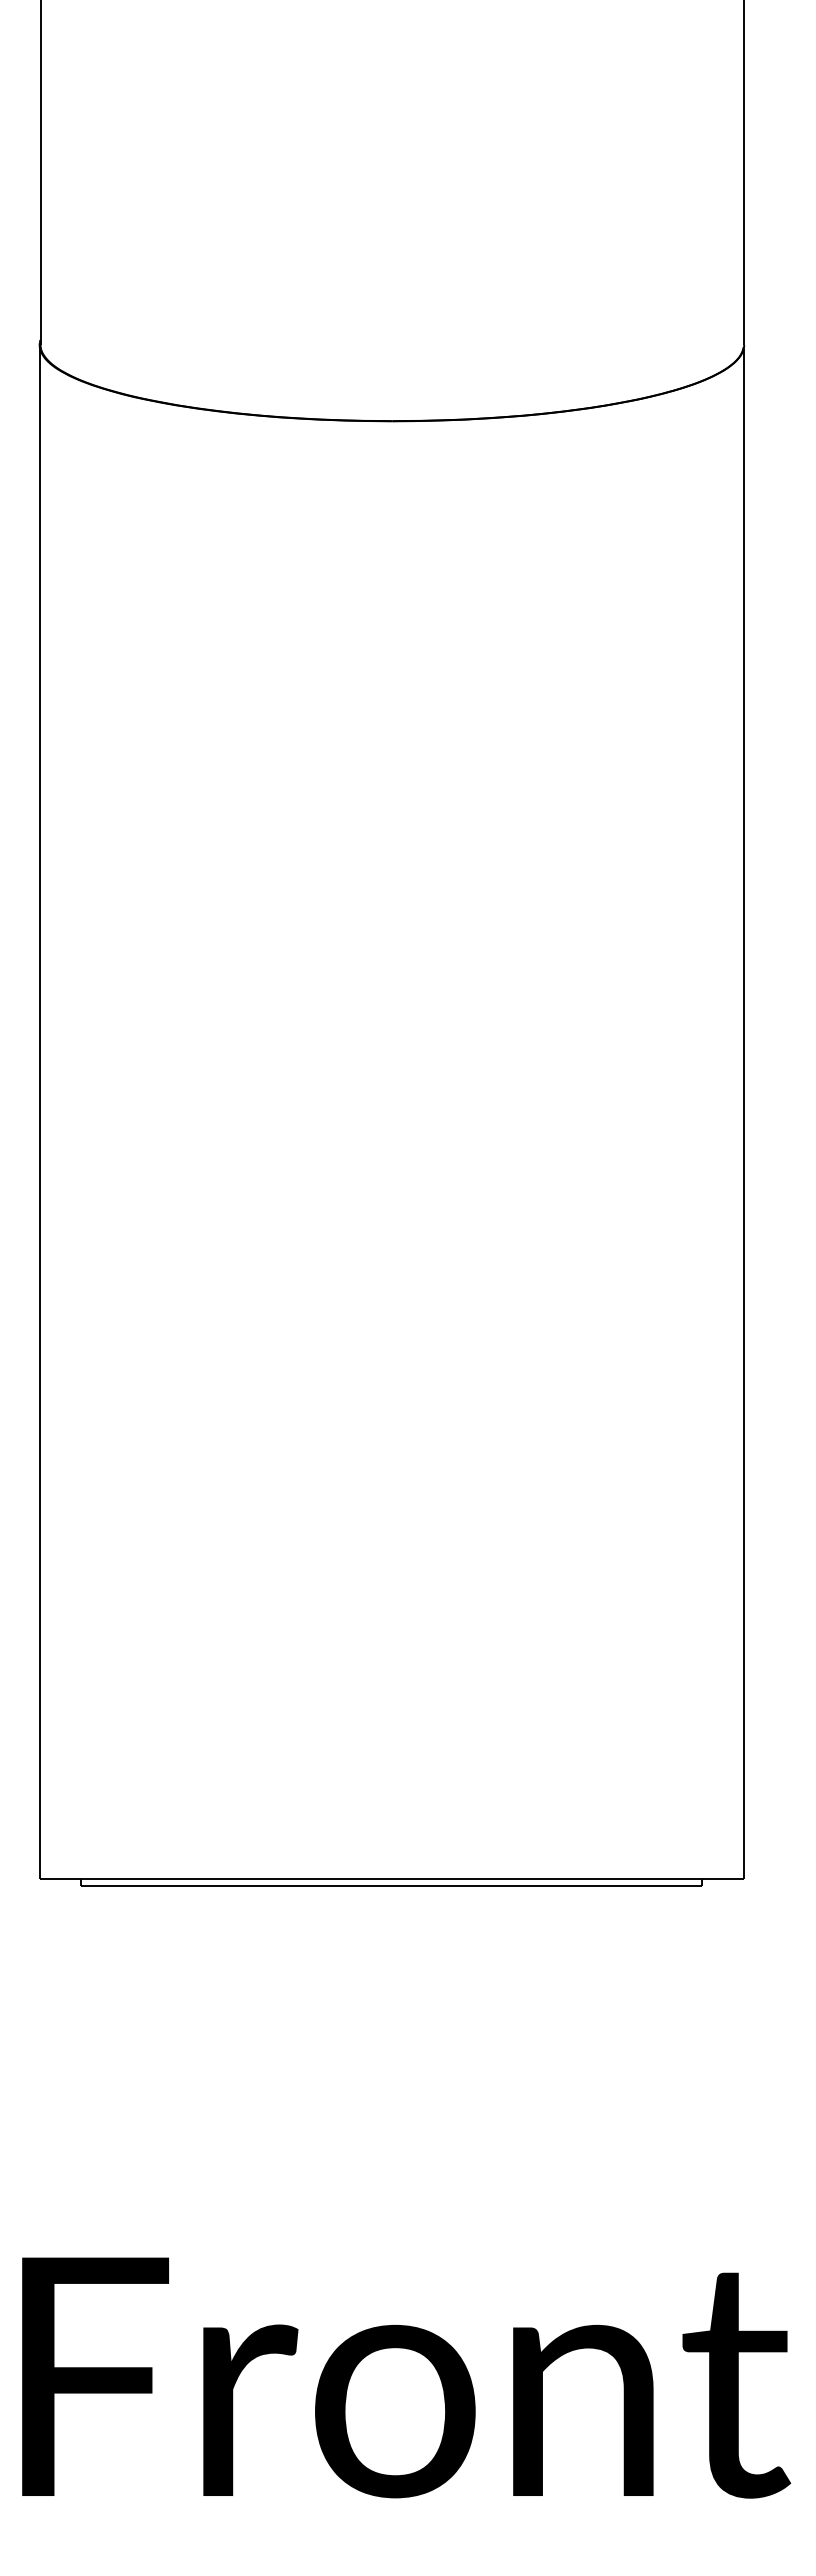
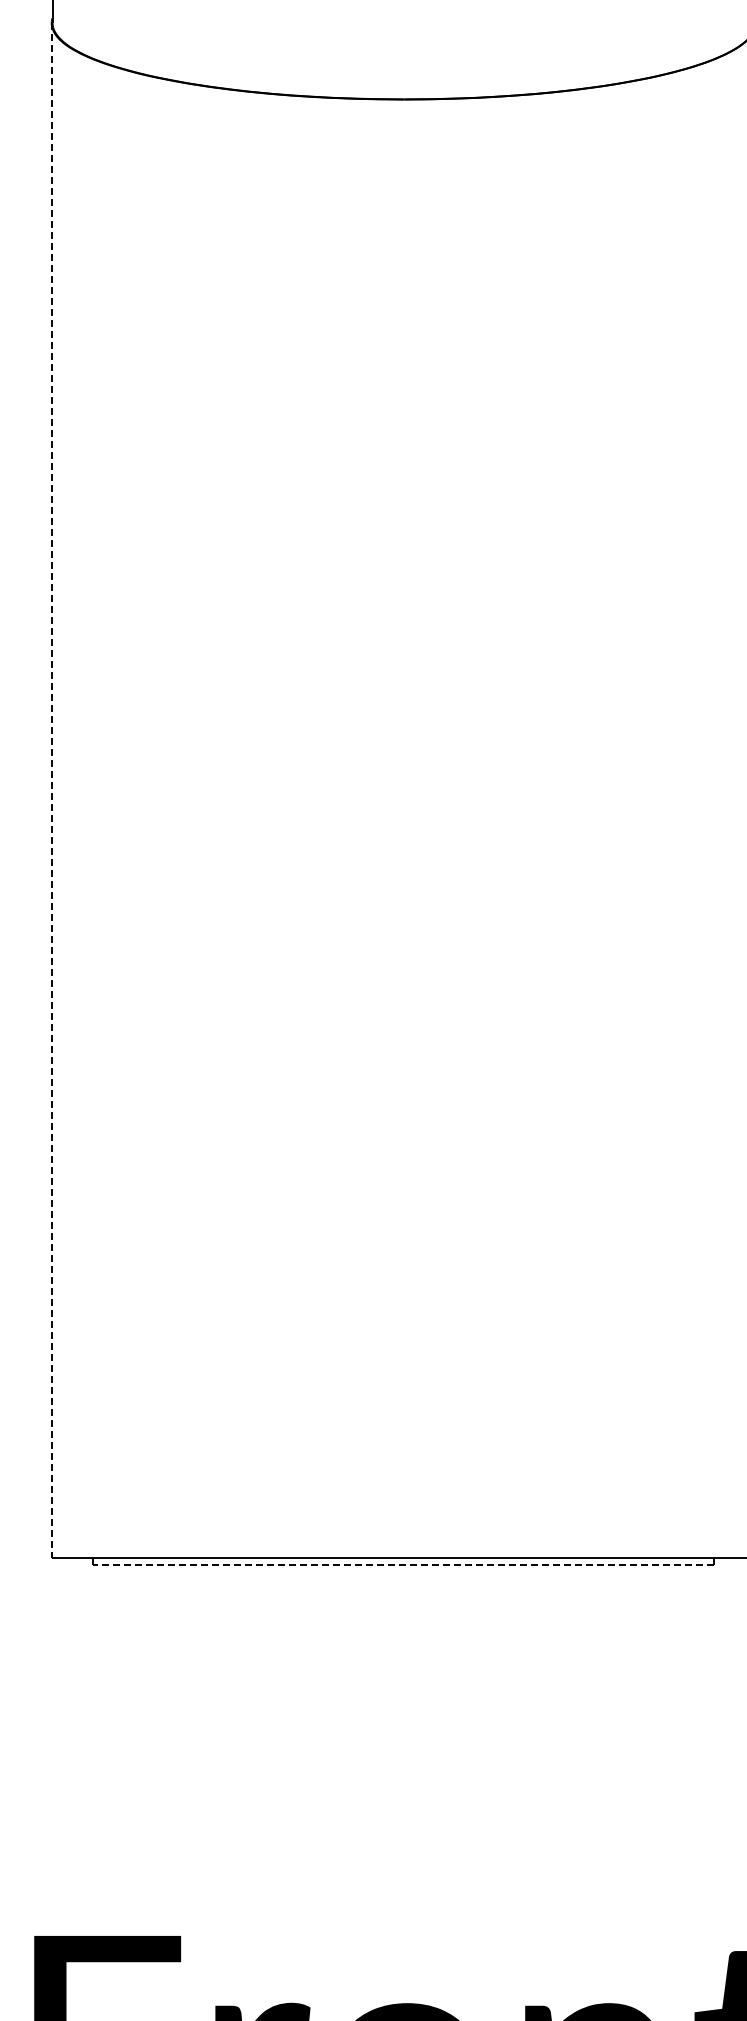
line: (39, 1112) -> (51, 790), solid -> dashed
line: (391, 1886) -> (403, 1564), solid -> dashed

